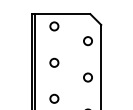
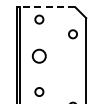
line: (60, 14) -> (45, 7), solid -> dashed
circle: (54, 62) -> (39, 55), size x1.6
circle: (87, 77) -> (72, 70), removed

